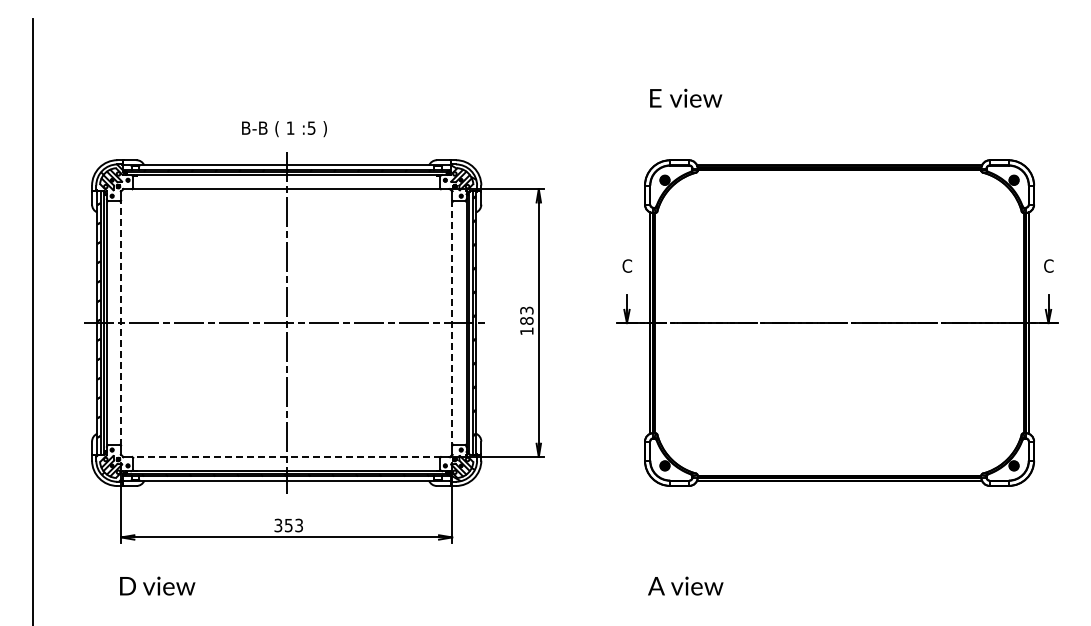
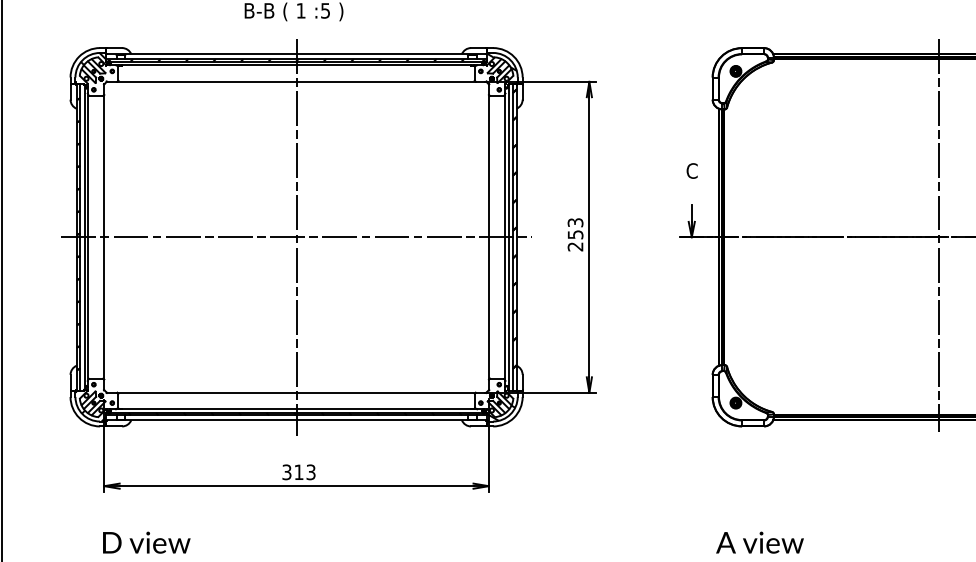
line: (839, 321) -> (938, 235), added
line: (121, 323) -> (104, 237), dashed -> solid
line: (452, 323) -> (489, 237), dashed -> solid
text: (526, 326) -> (575, 241), 183 -> 253
line: (286, 456) -> (296, 392), dashed -> solid
text: (288, 525) -> (298, 472), 353 -> 313

